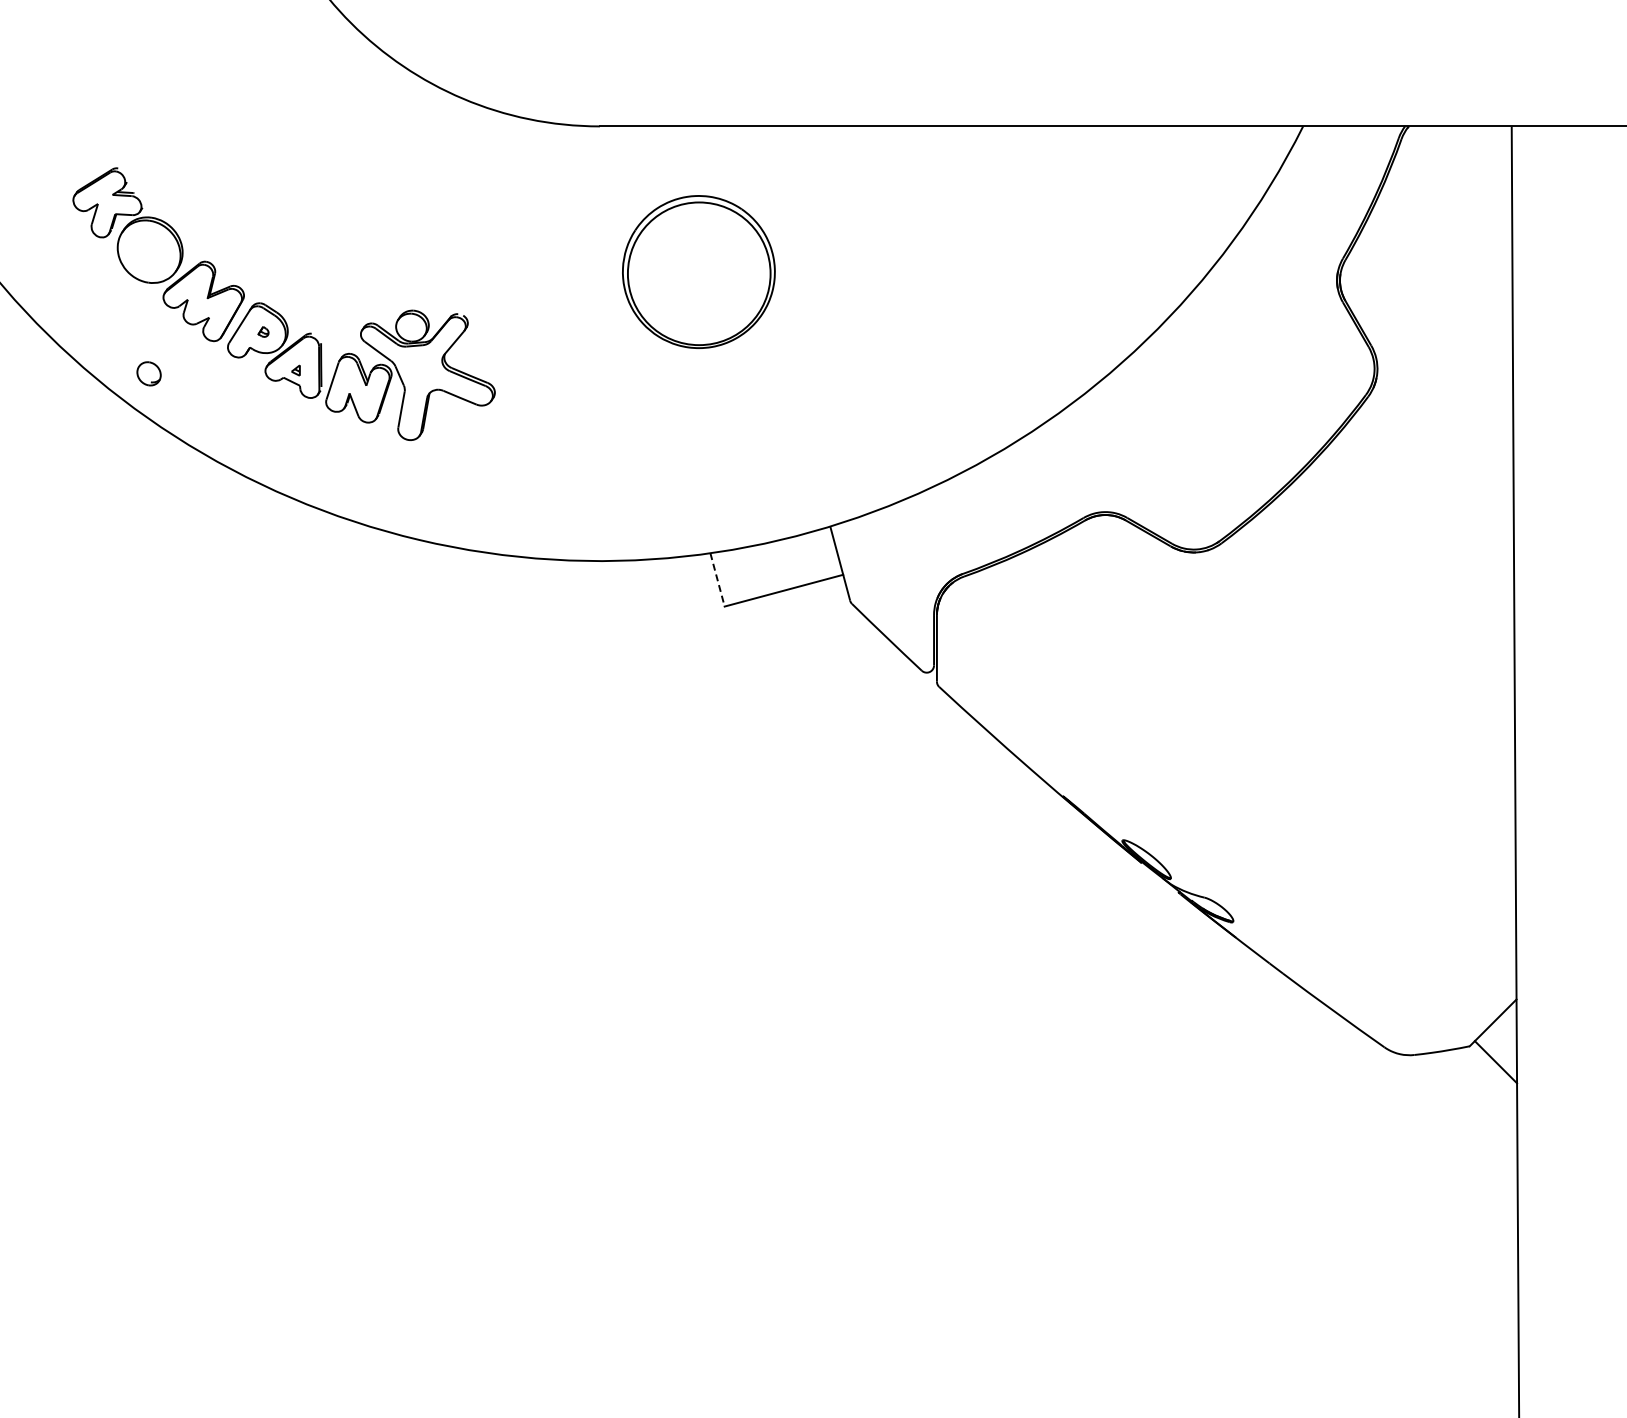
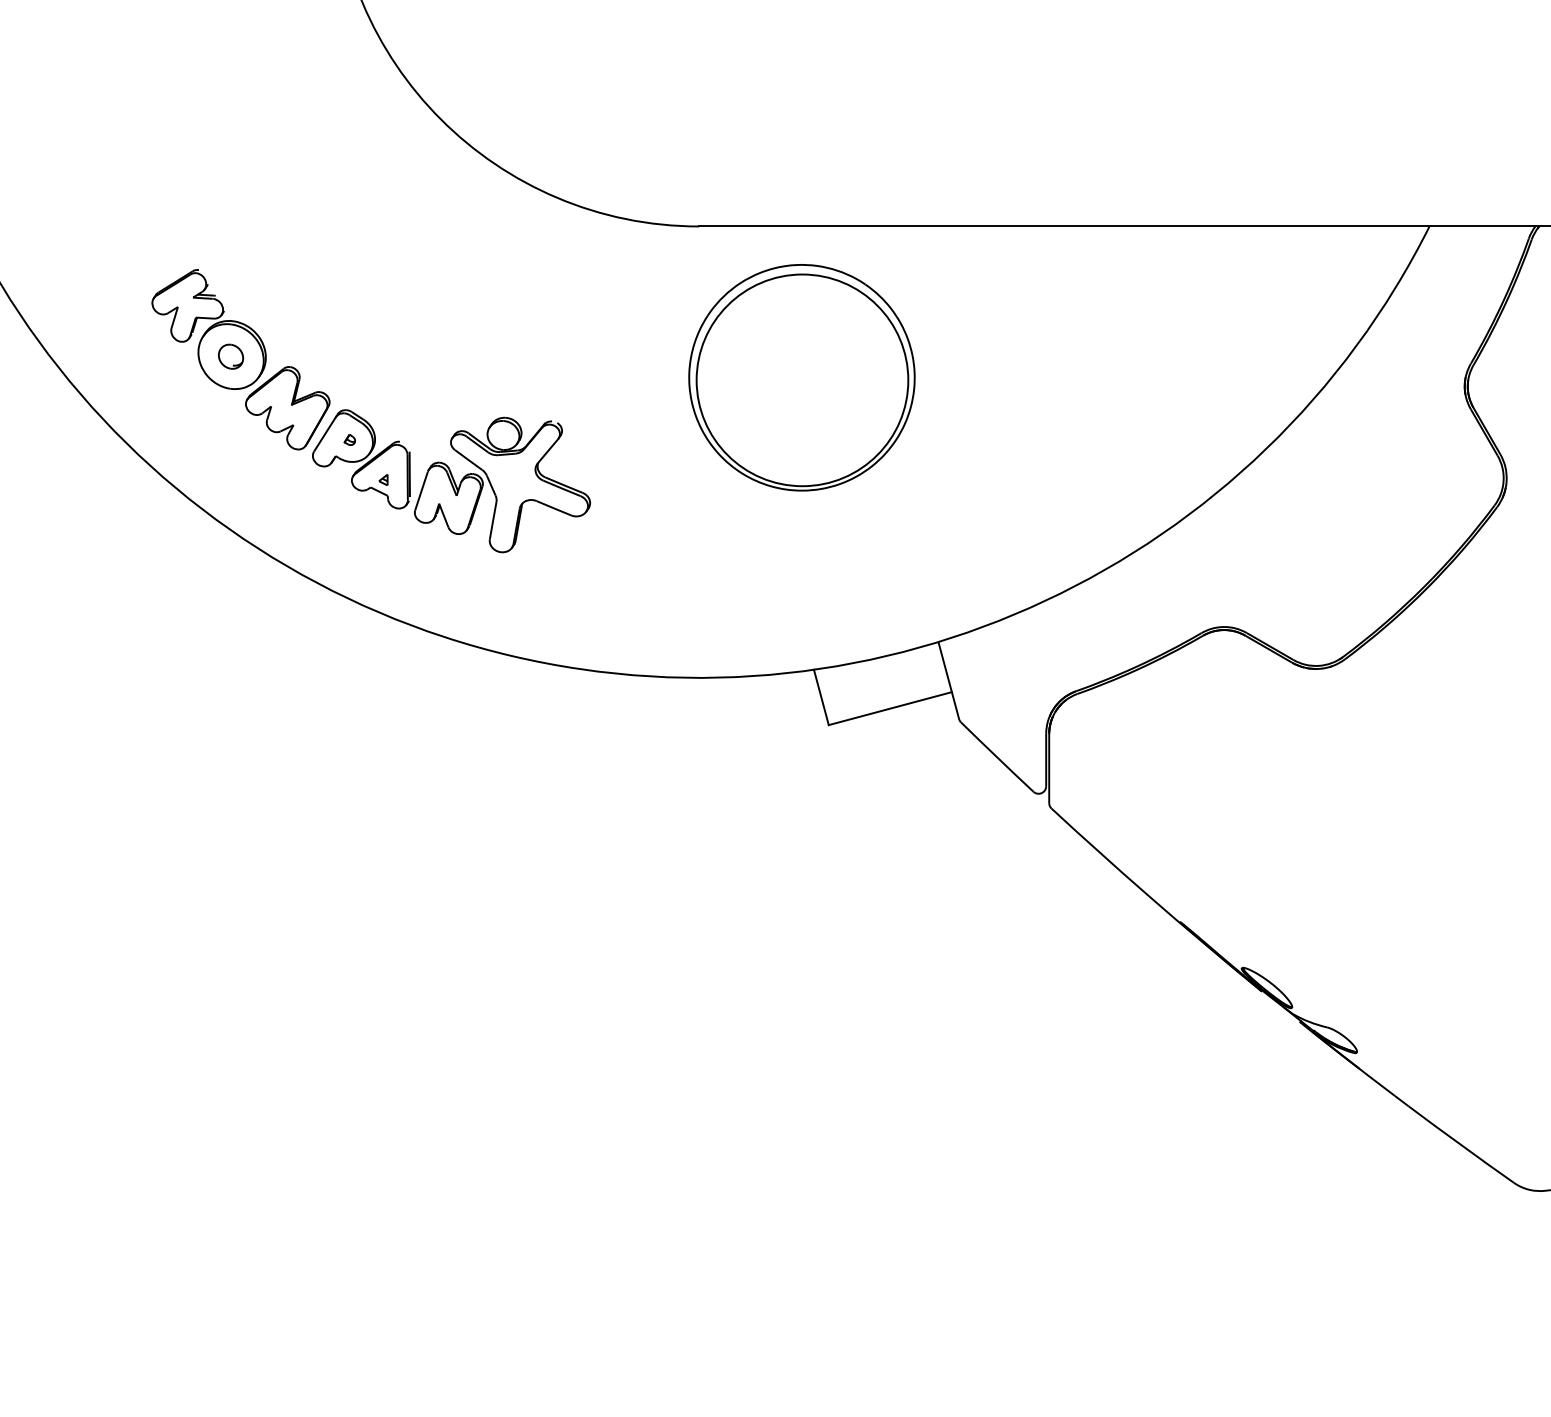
part: (698, 271) -> (801, 377), size x1.43
part: (148, 373) -> (230, 356), moved
line: (717, 579) -> (821, 697), dashed -> solid

